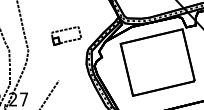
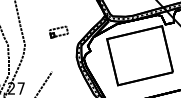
part: (66, 36) -> (58, 32), size x0.7

